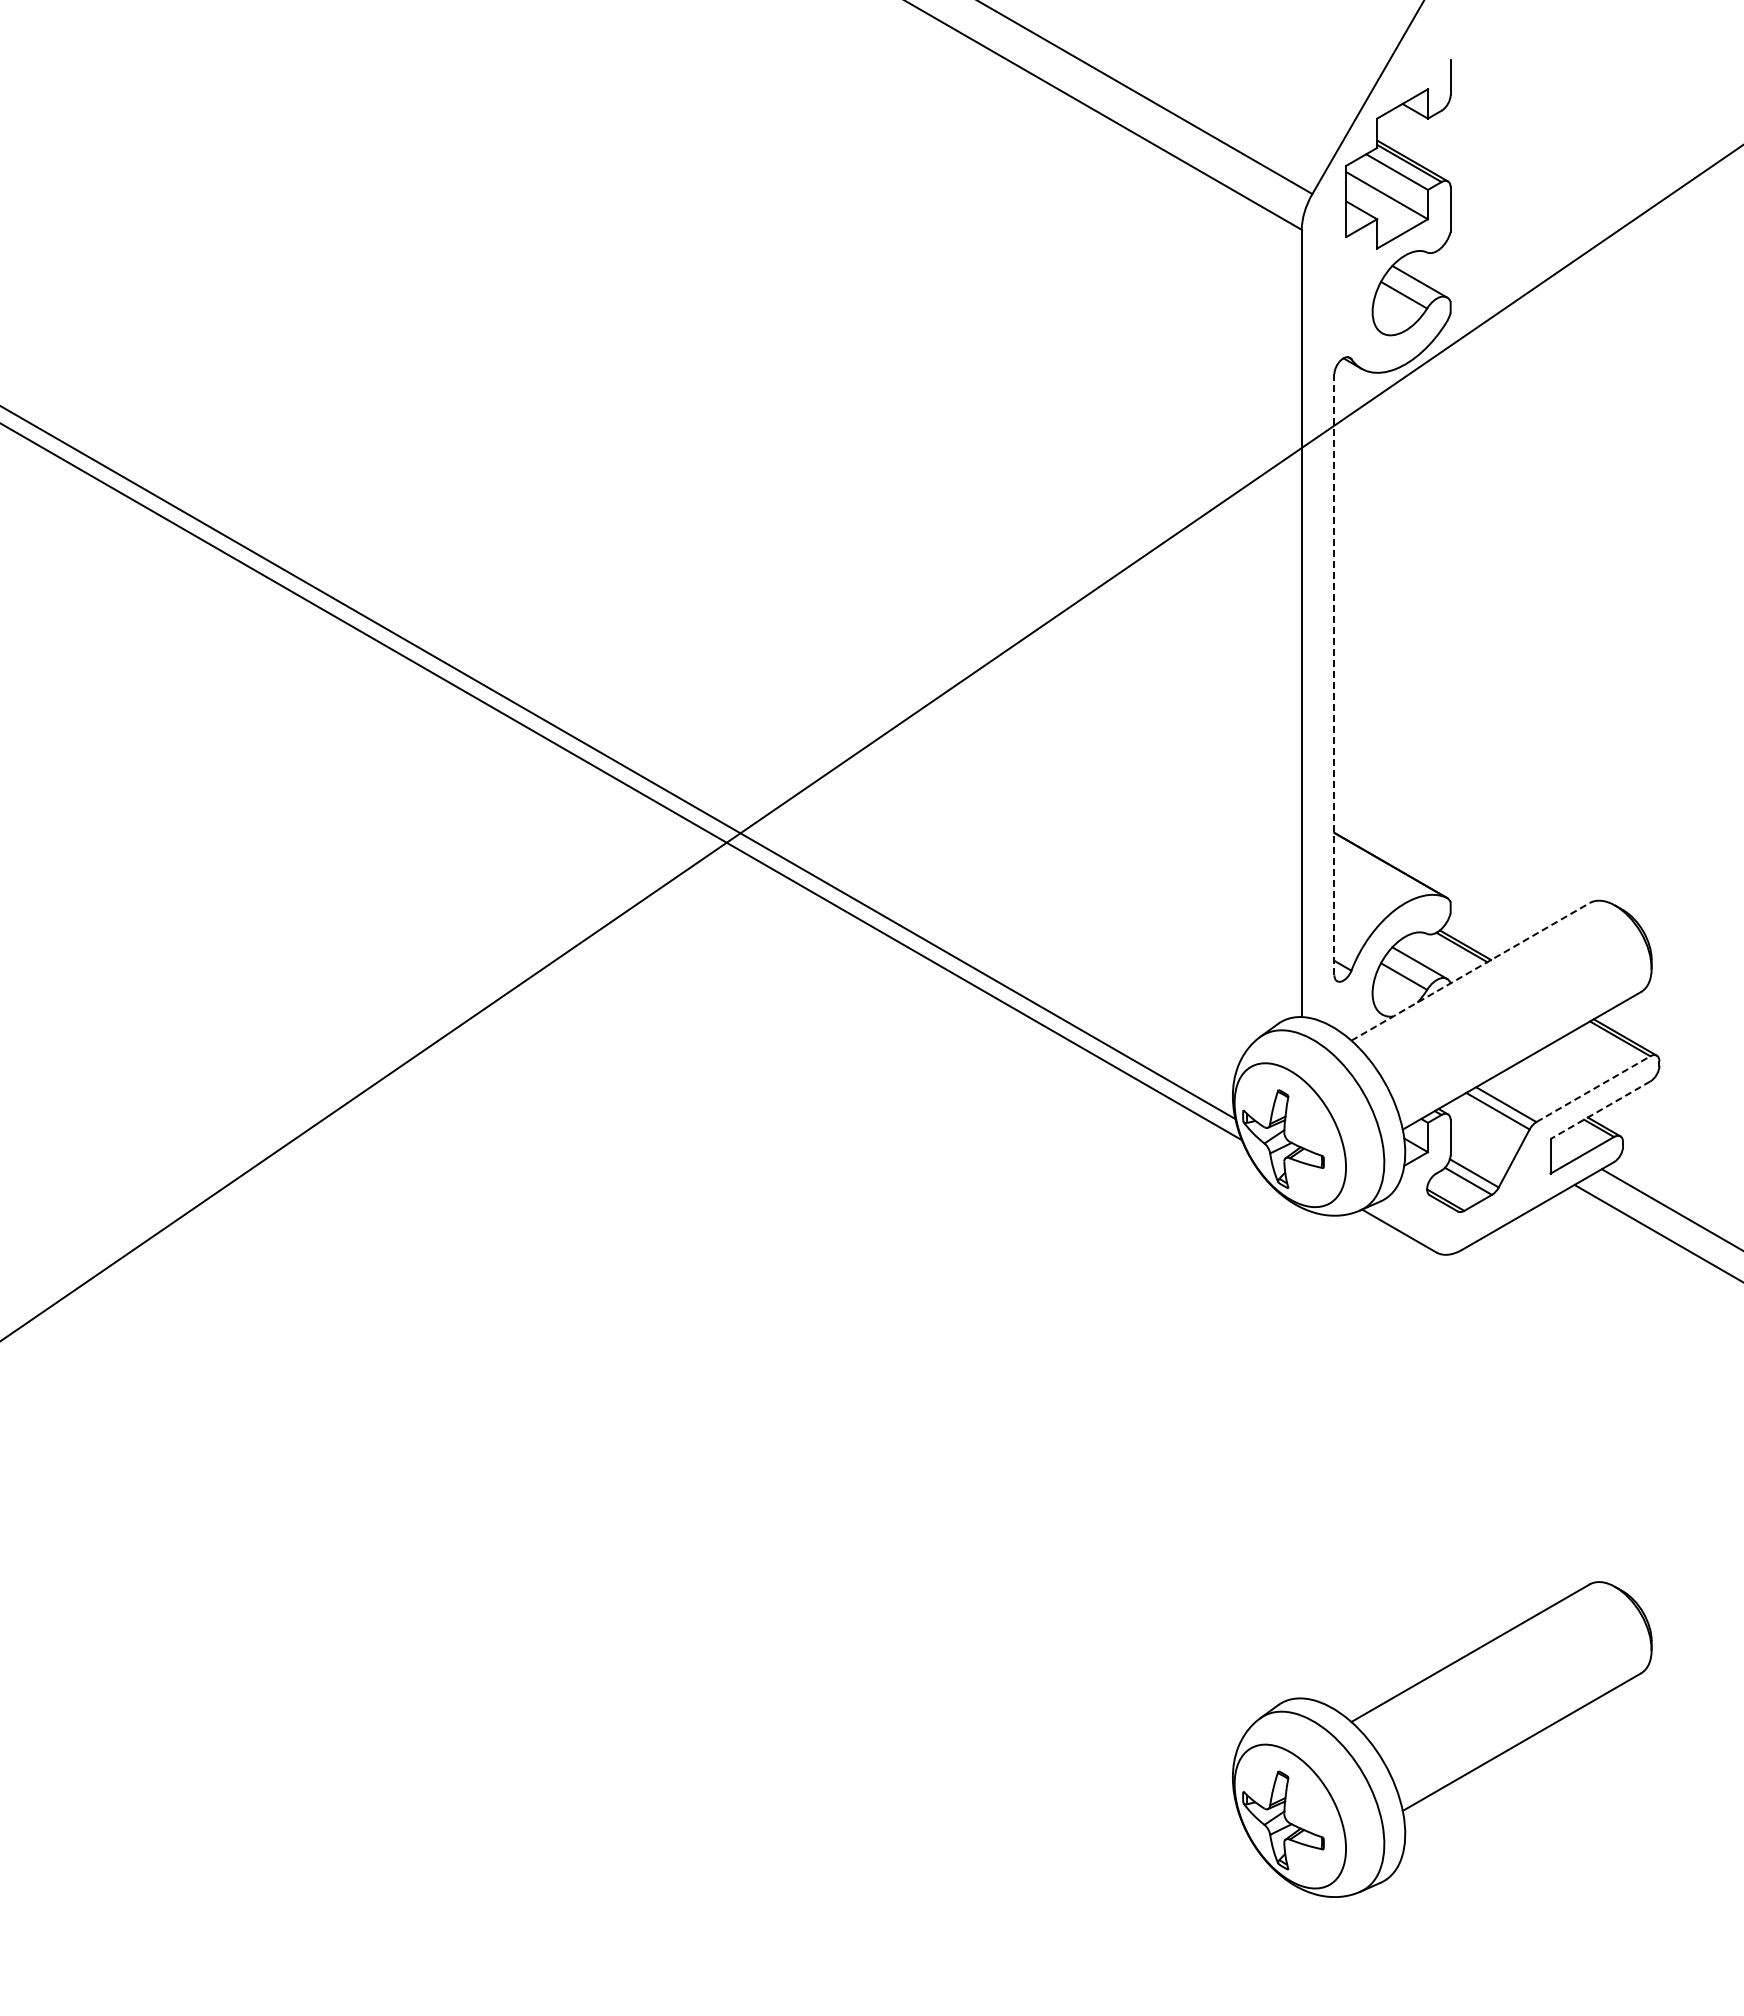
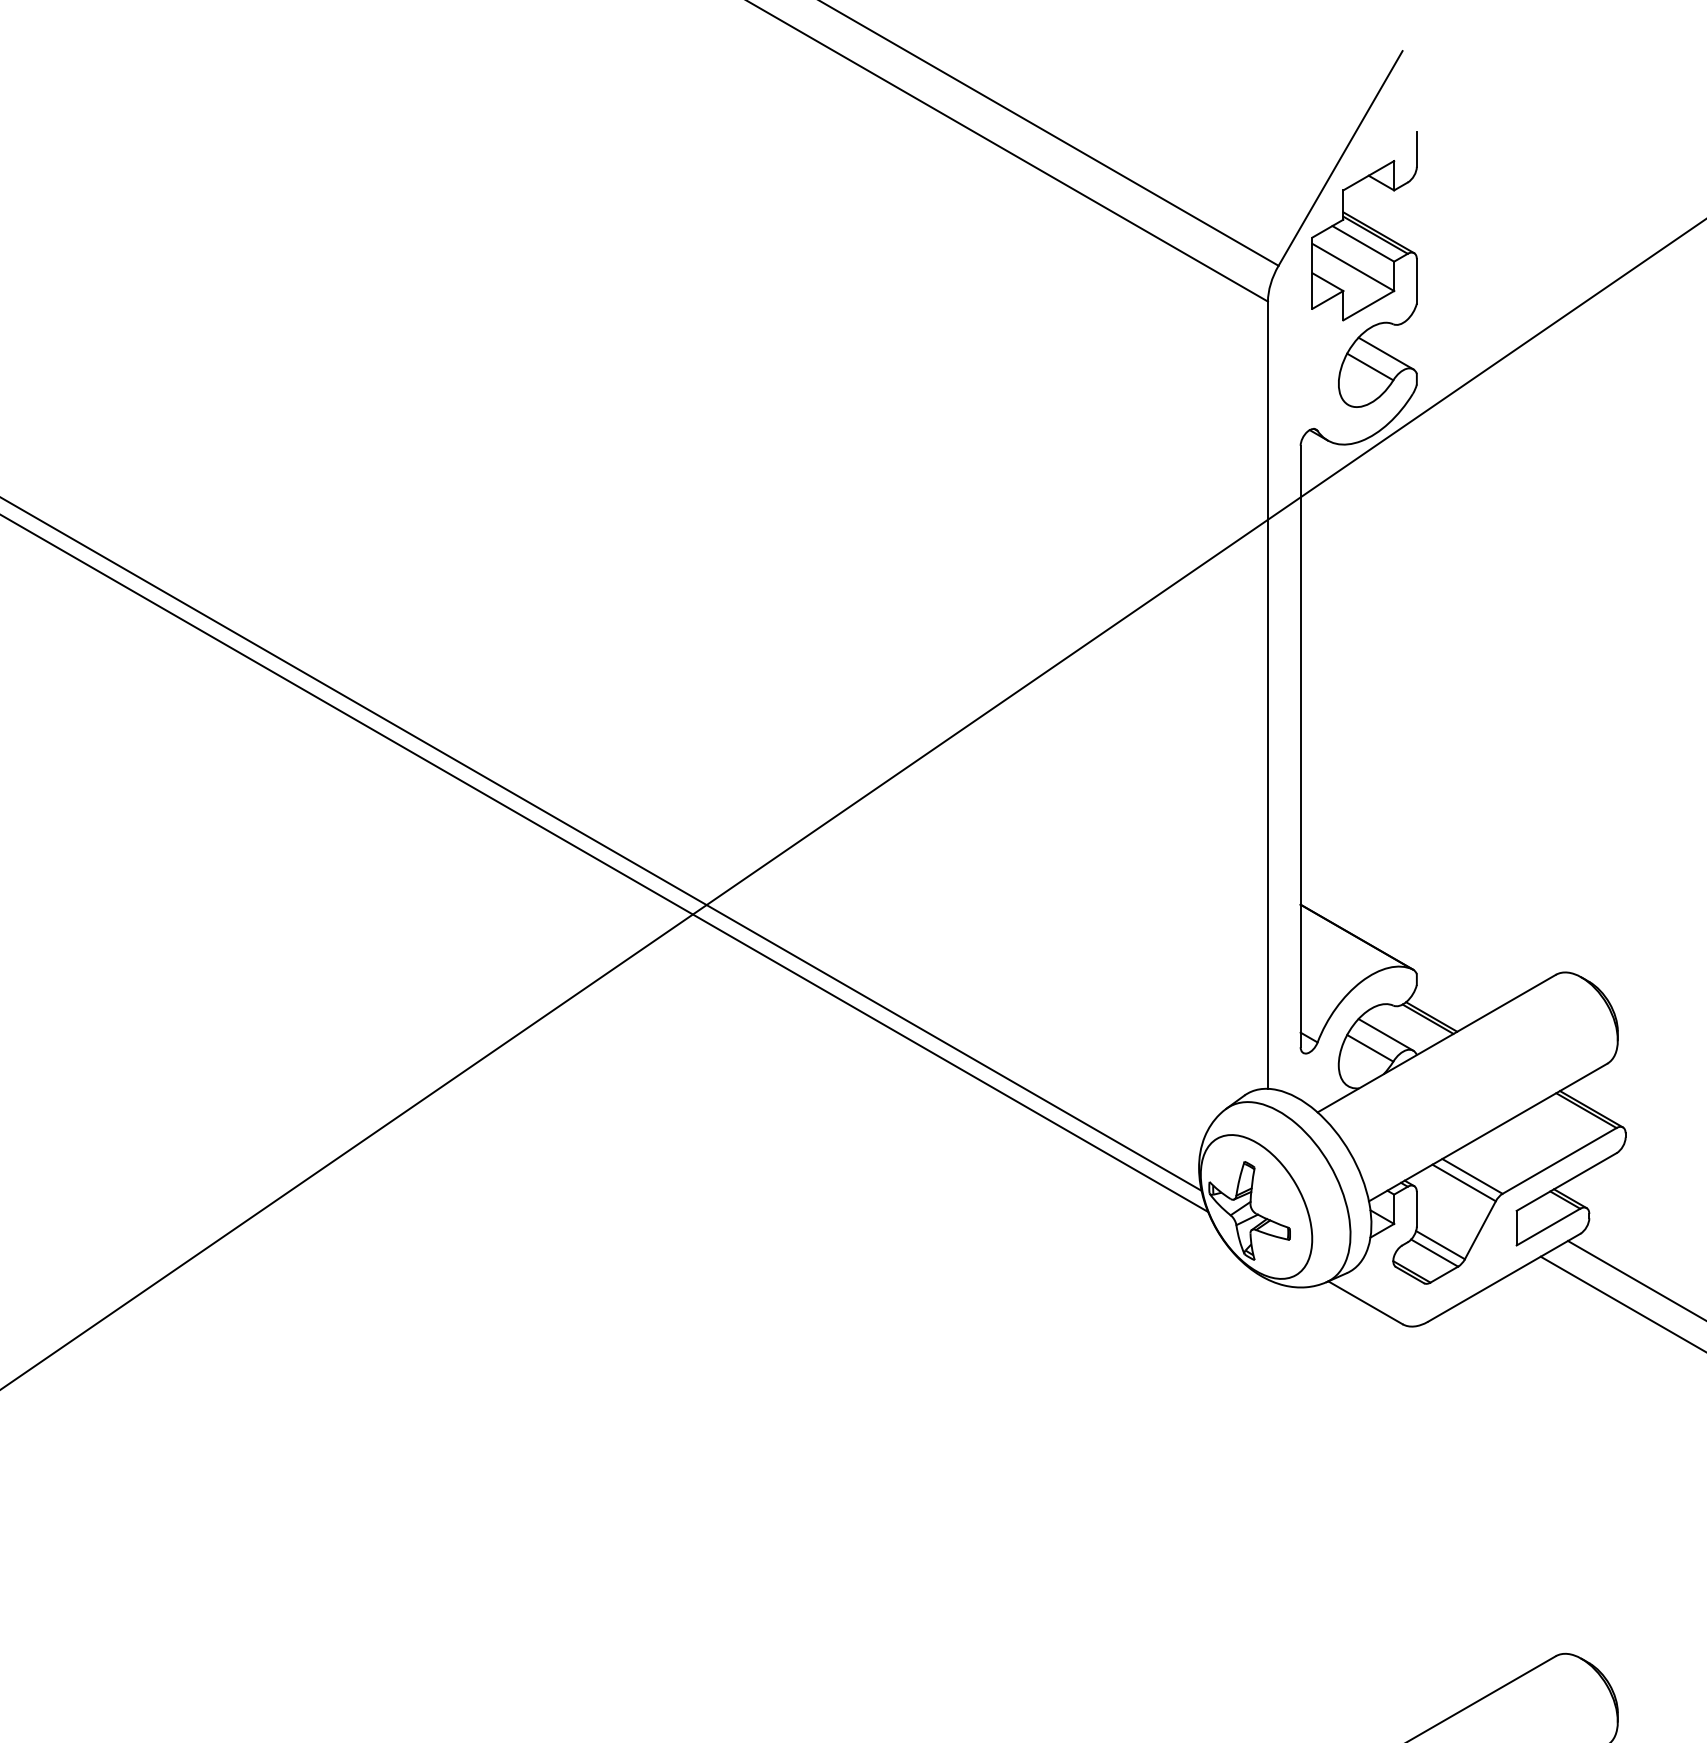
line: (1334, 674) -> (1300, 746), dashed -> solid
line: (1470, 971) -> (1436, 1043), dashed -> solid
line: (1593, 1089) -> (1559, 1161), dashed -> solid
line: (1600, 1110) -> (1566, 1182), dashed -> solid

